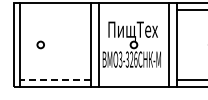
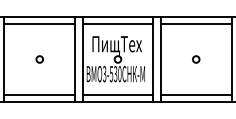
line: (55, 9) -> (39, 24), added
line: (133, 9) -> (117, 24), added
circle: (40, 44) -> (39, 59), moved
text: (131, 58) -> (115, 73), 3-326 -> 3-530
line: (55, 79) -> (39, 94), dashed -> solid
line: (133, 79) -> (117, 94), added

